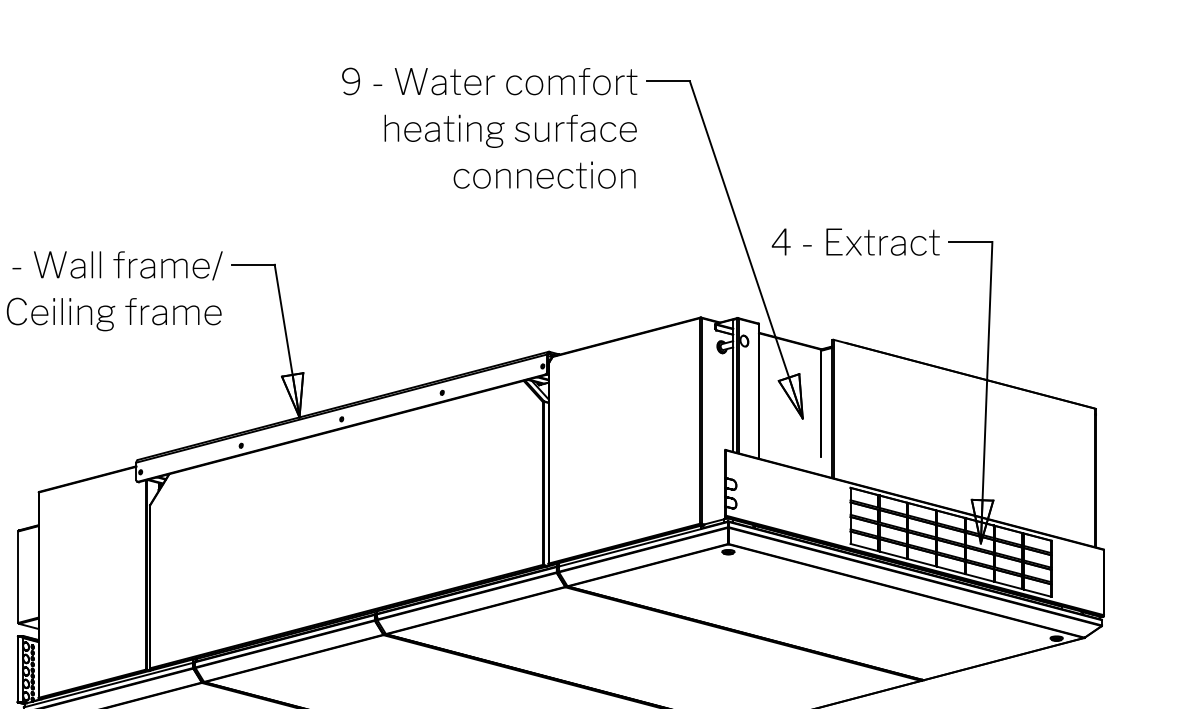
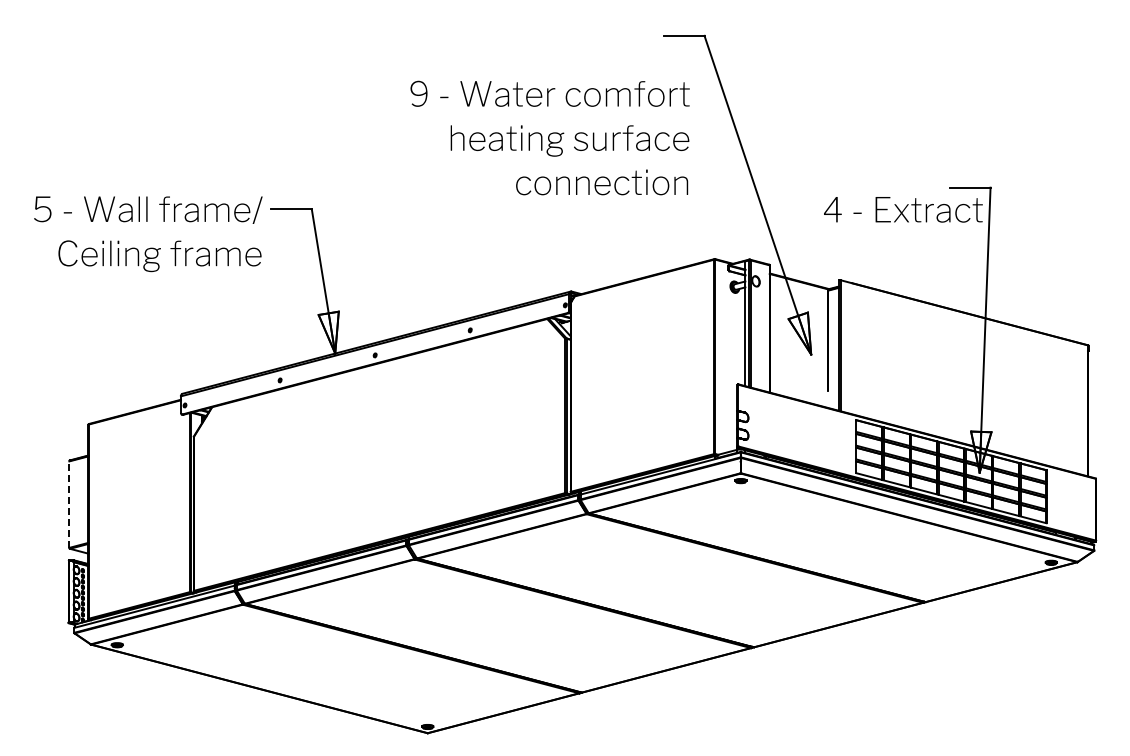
text: (489, 127) -> (549, 137), moved
text: (855, 241) -> (903, 209), moved
line: (18, 576) -> (69, 504), solid -> dashed

